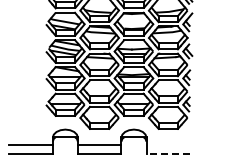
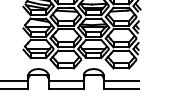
line: (168, 145) -> (121, 81), added
line: (168, 153) -> (121, 88), dashed -> solid

